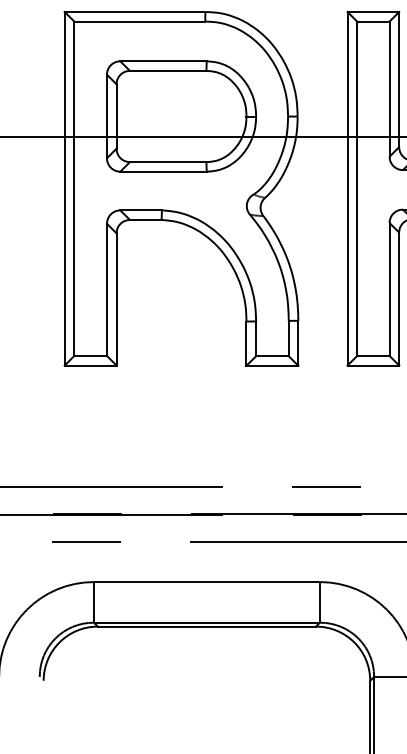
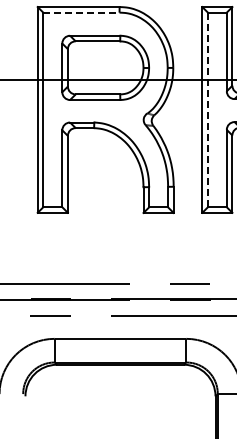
line: (139, 21) -> (81, 12), solid -> dashed
line: (356, 187) -> (207, 109), solid -> dashed

